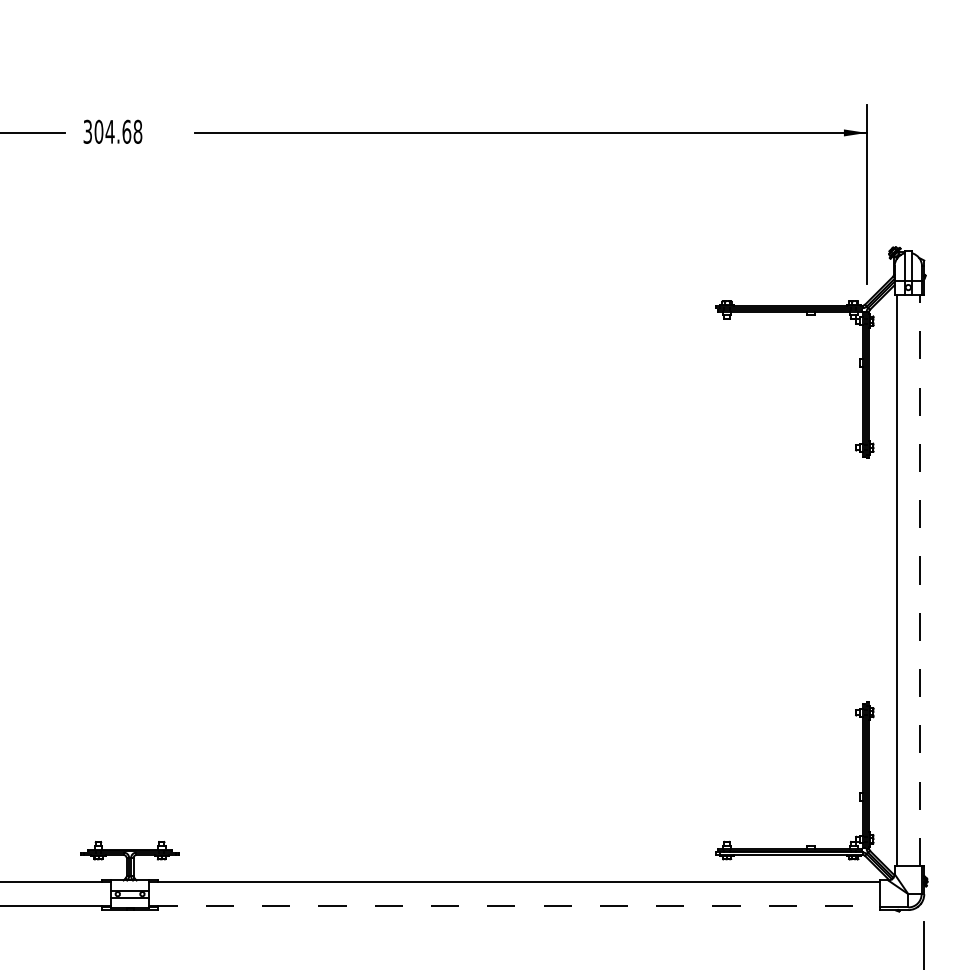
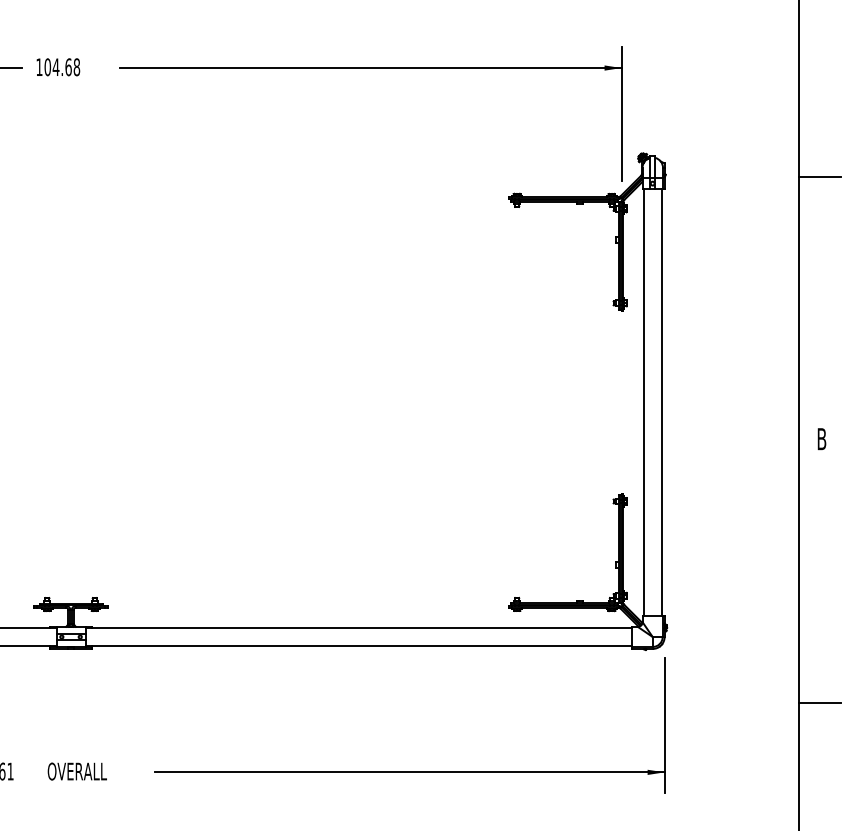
text: (87, 132) -> (39, 67), 304.68 -> 104.68
line: (920, 580) -> (661, 402), dashed -> solid
line: (516, 905) -> (359, 645), dashed -> solid

